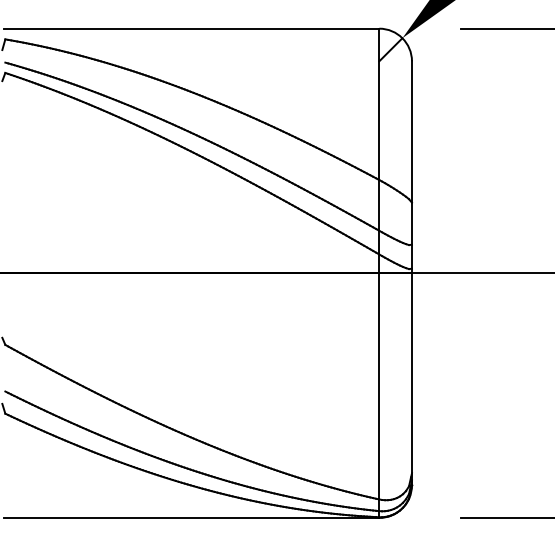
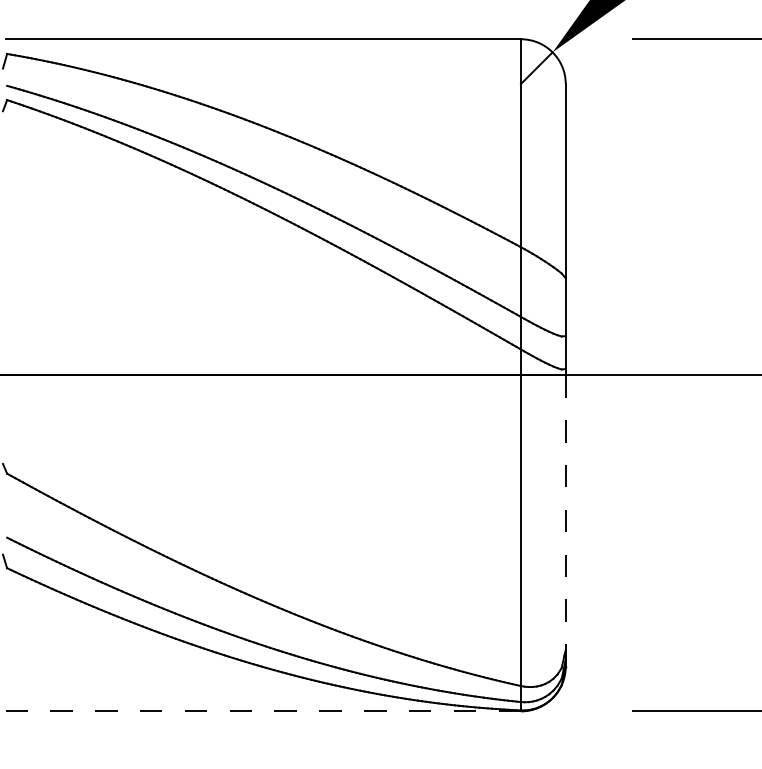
line: (411, 378) -> (565, 519), solid -> dashed
line: (191, 517) -> (262, 710), solid -> dashed

